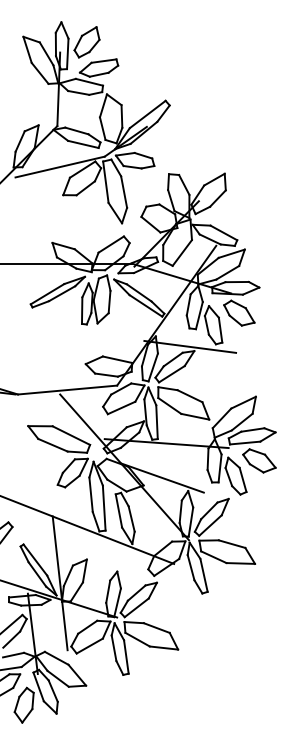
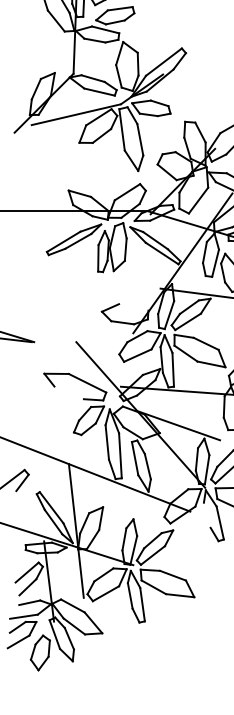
line: (117, 359) -> (133, 307), removed
line: (67, 389) -> (83, 337), removed
line: (52, 444) -> (68, 392), removed
line: (190, 567) -> (206, 515), removed

